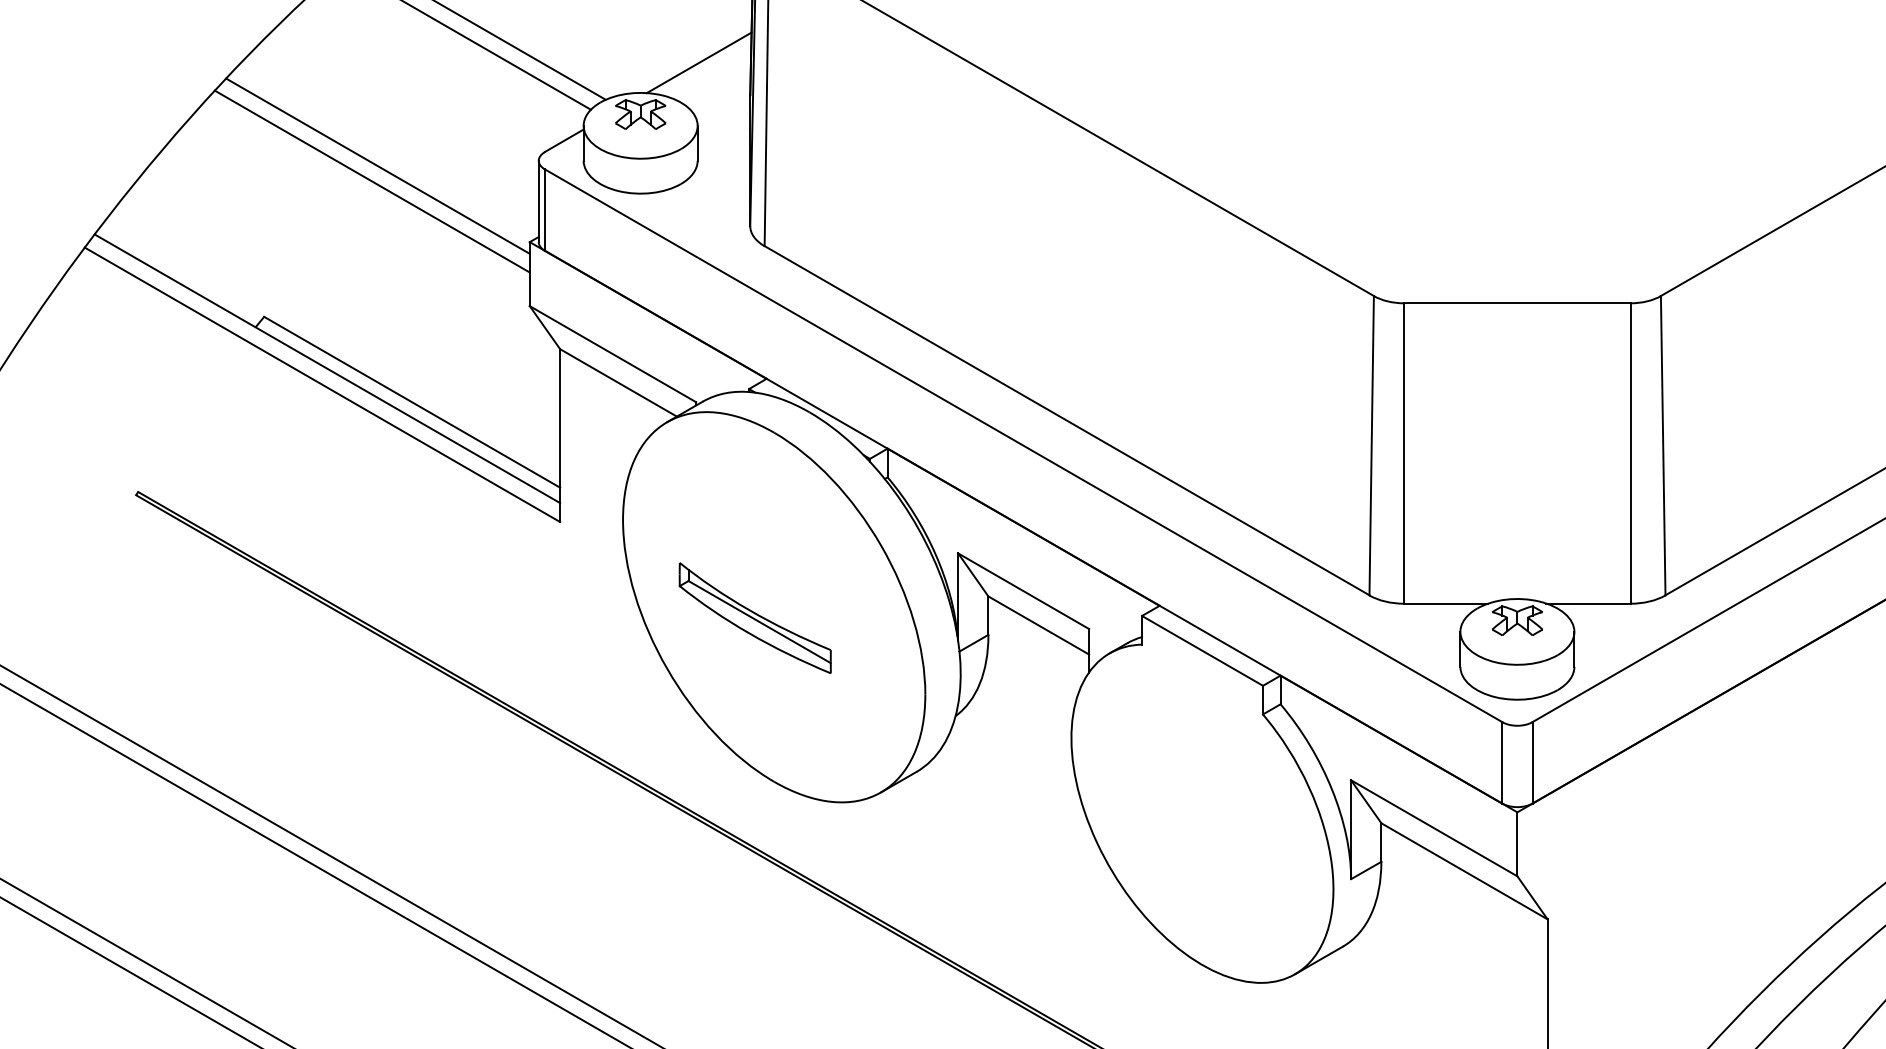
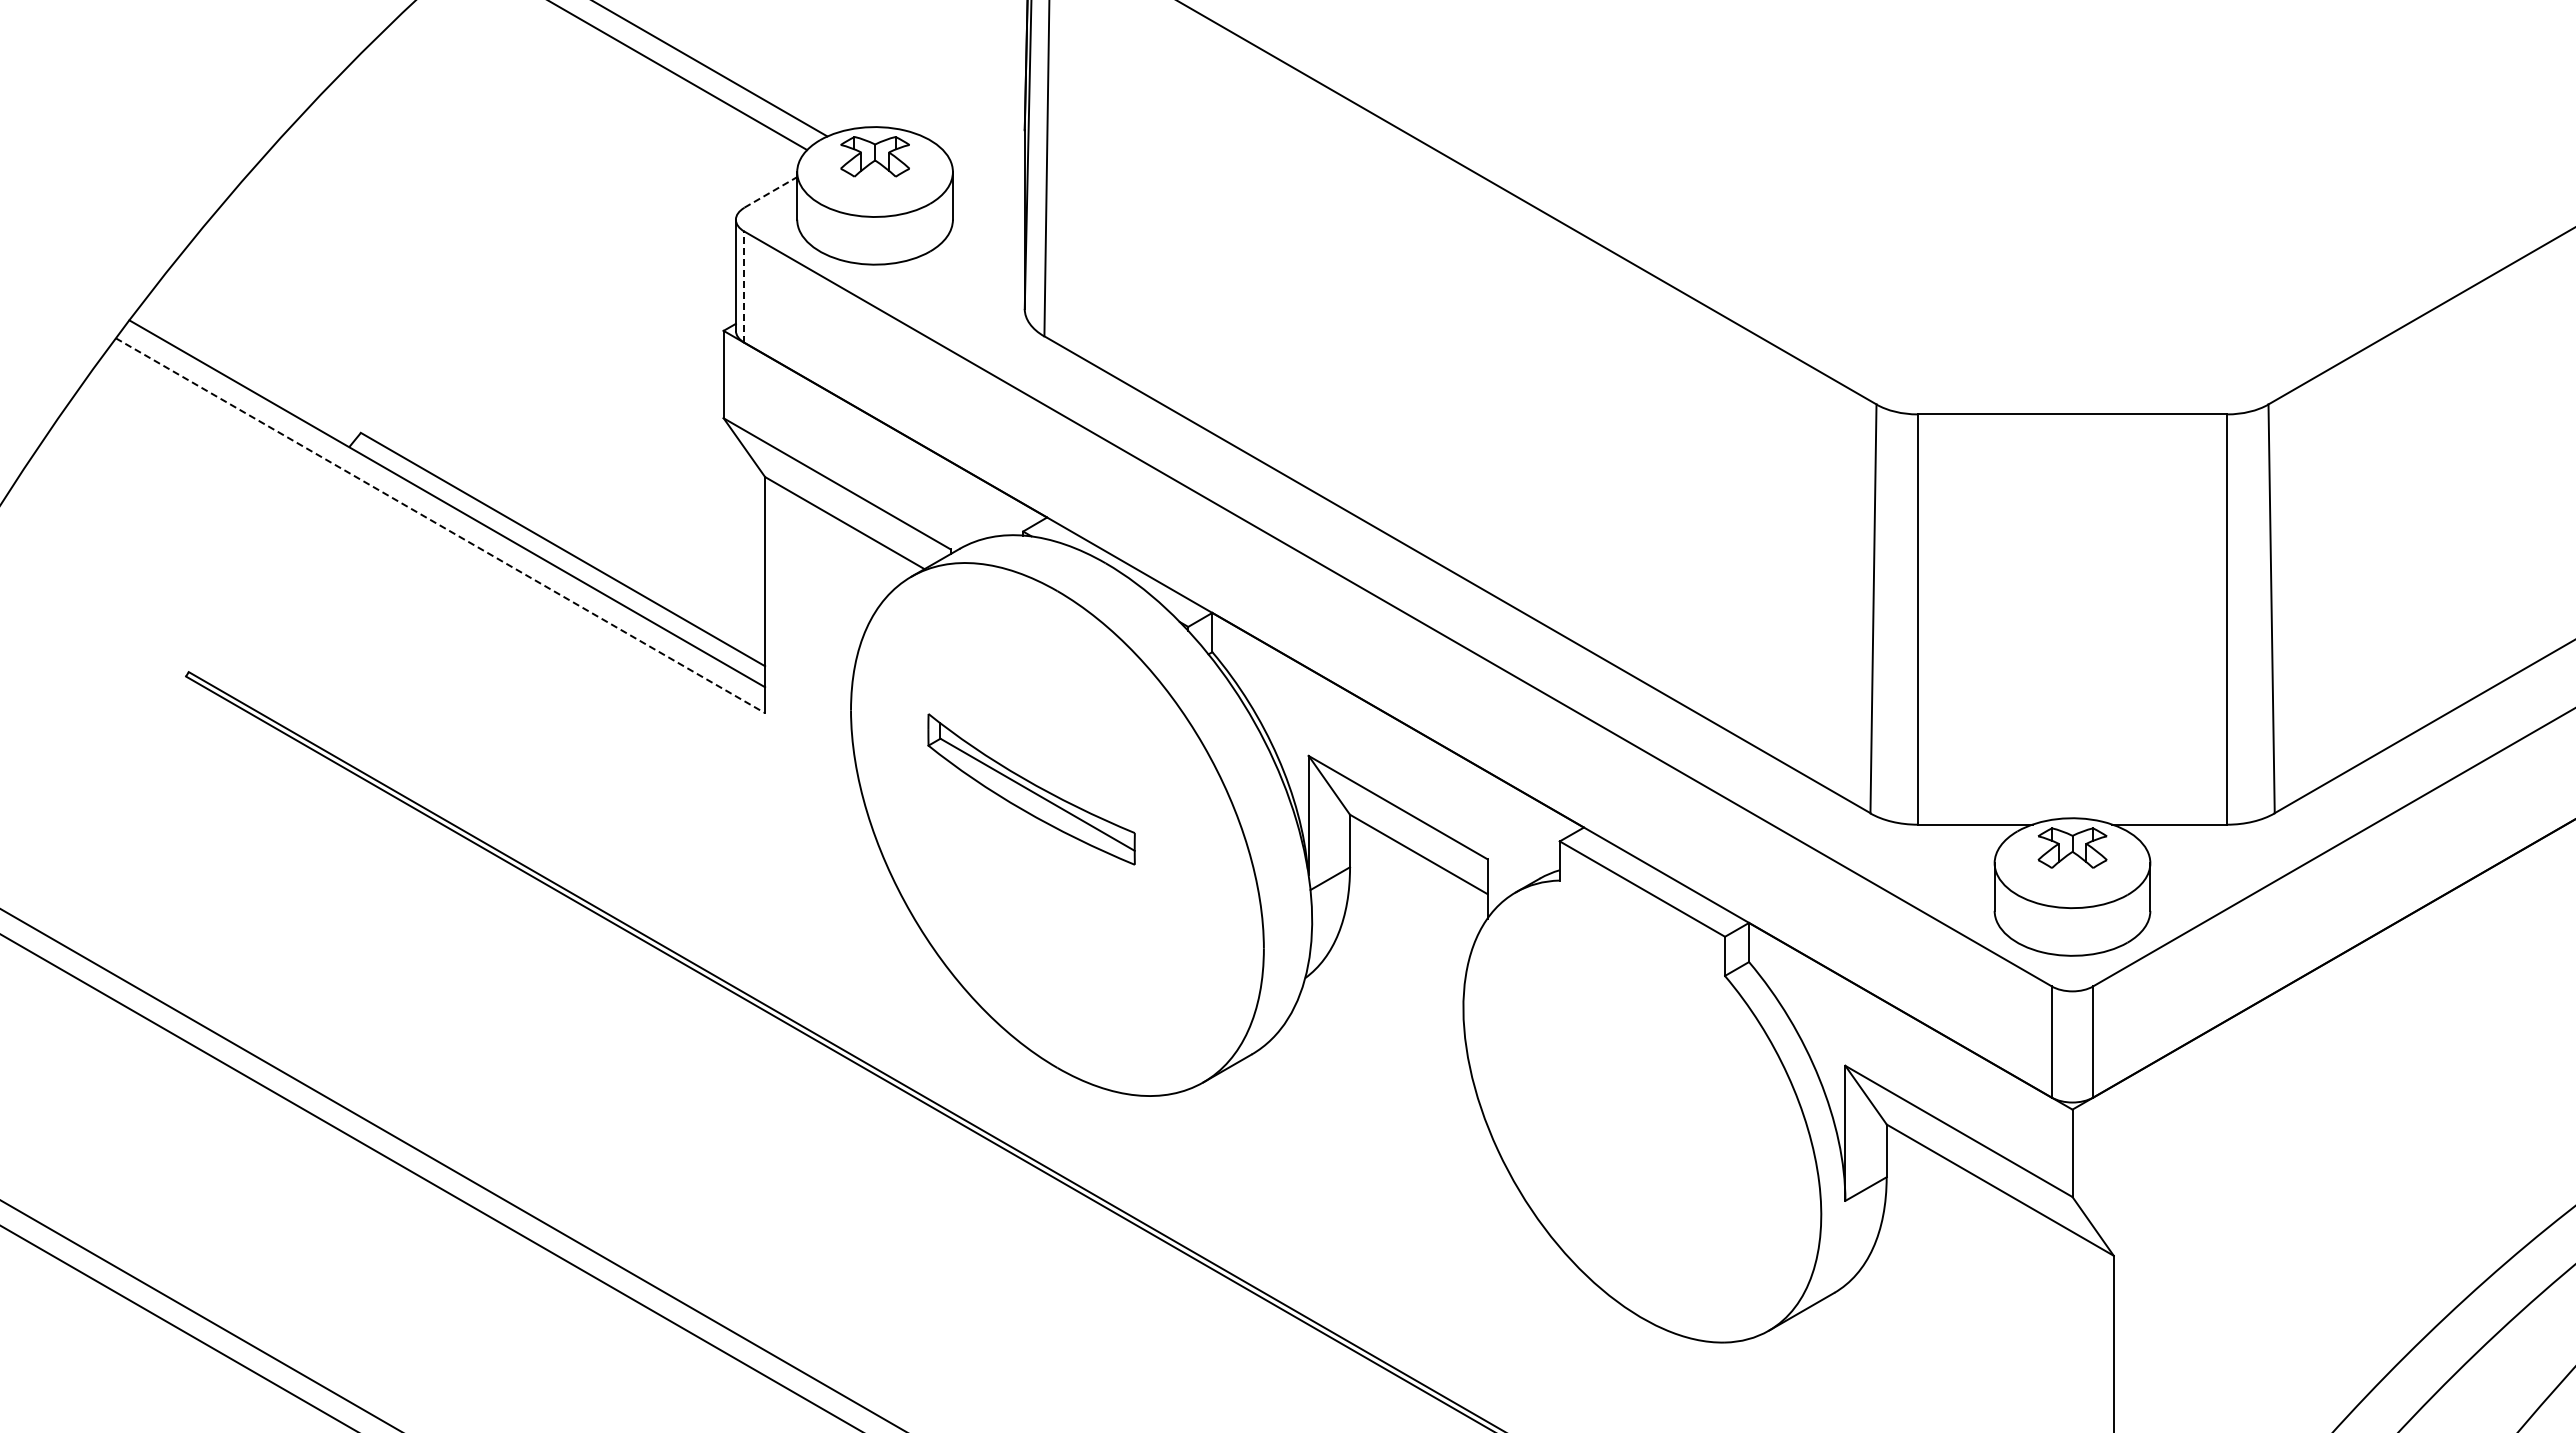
line: (698, 62) -> (954, 85), removed
line: (564, 140) -> (771, 192), solid -> dashed
line: (377, 165) -> (515, 226), removed
line: (372, 181) -> (508, 247), removed
line: (545, 210) -> (744, 287), solid -> dashed
line: (322, 384) -> (440, 525), solid -> dashed
part: (755, 618) -> (1031, 789), moved

